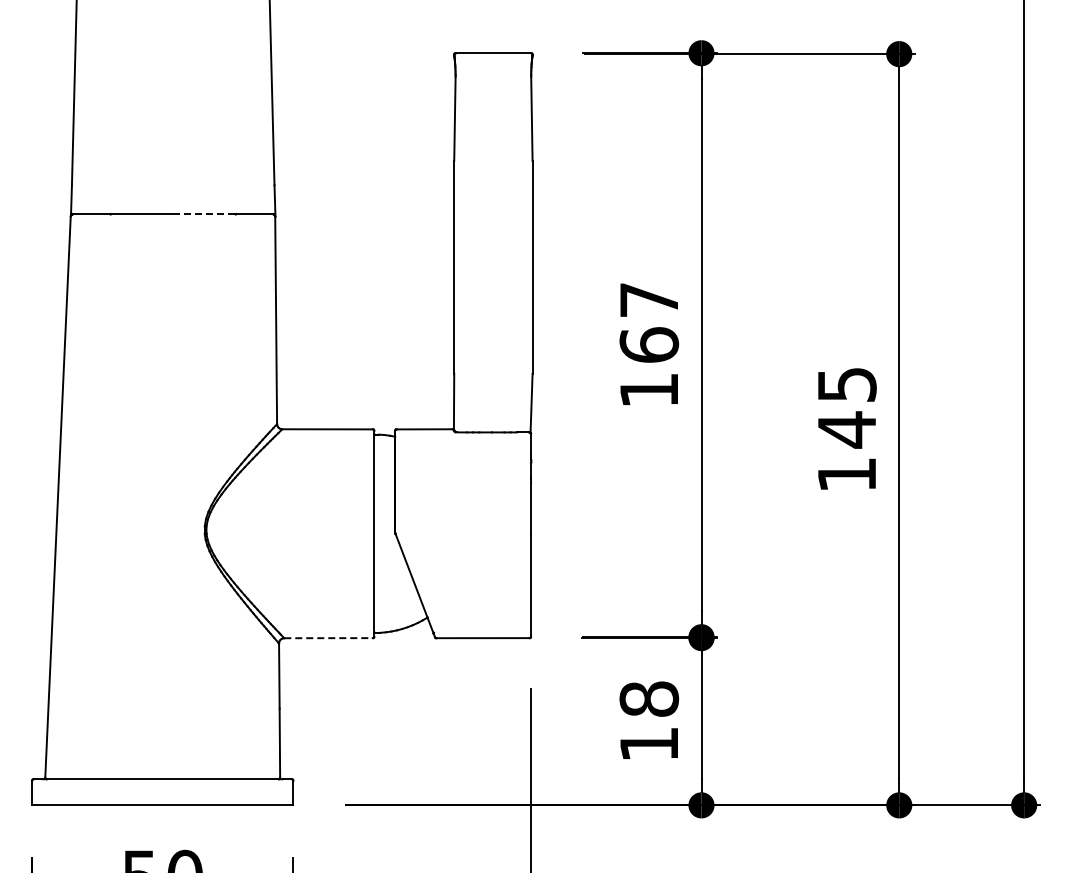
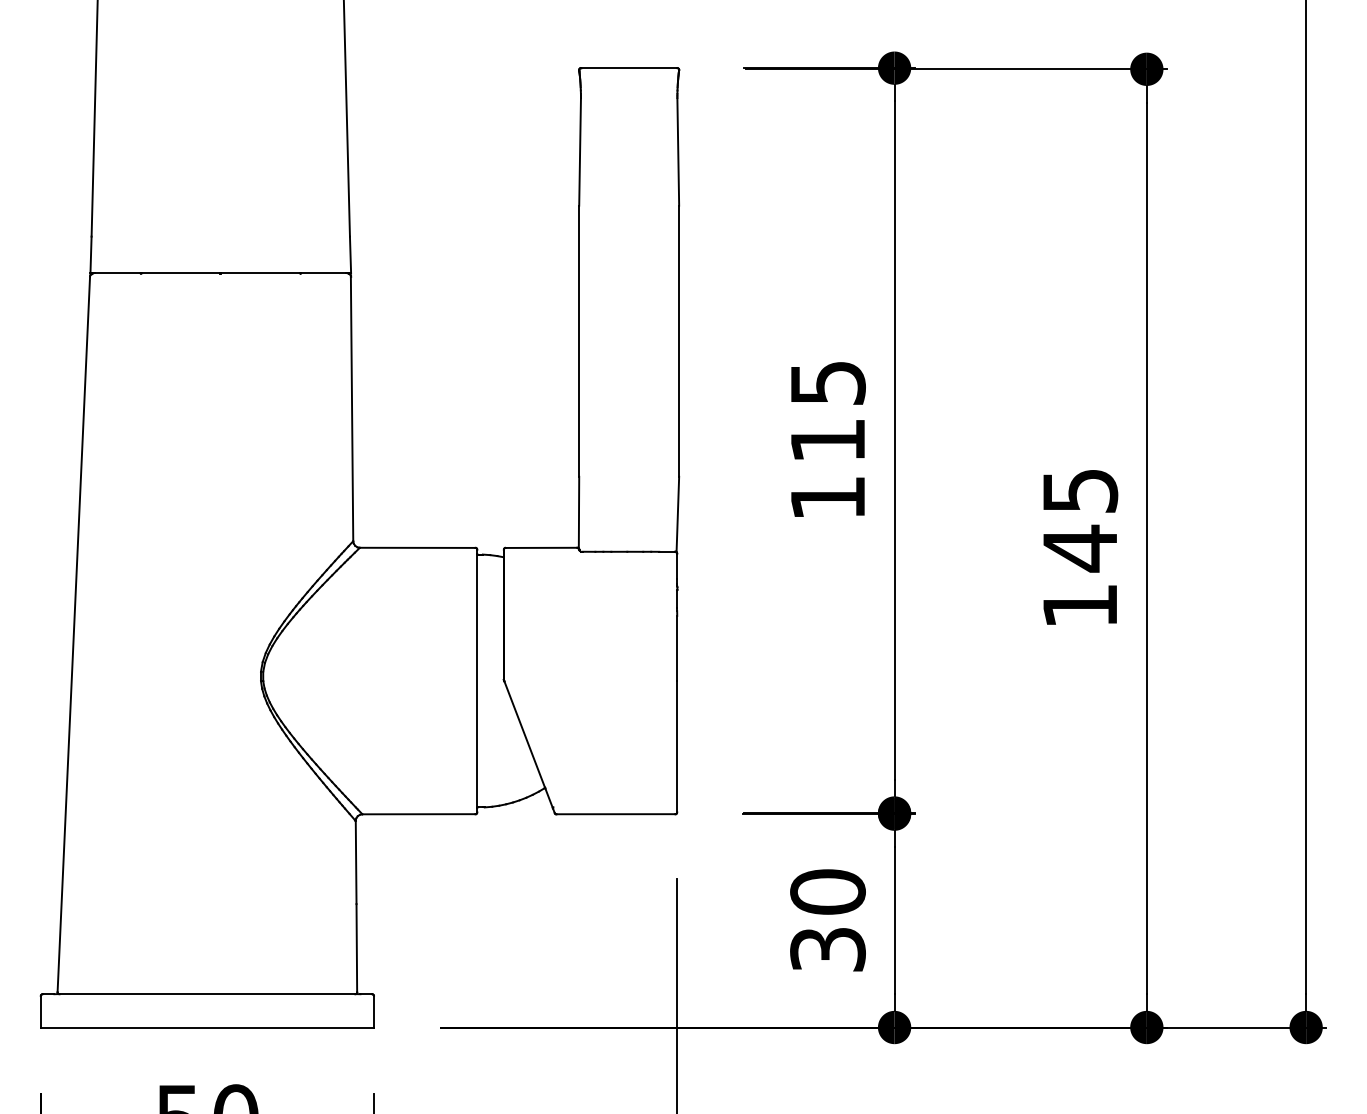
line: (203, 214) -> (259, 273), dashed -> solid
text: (649, 322) -> (828, 411), 167 -> 115
line: (329, 638) -> (420, 814), dashed -> solid
text: (649, 721) -> (828, 920), 18 -> 30

